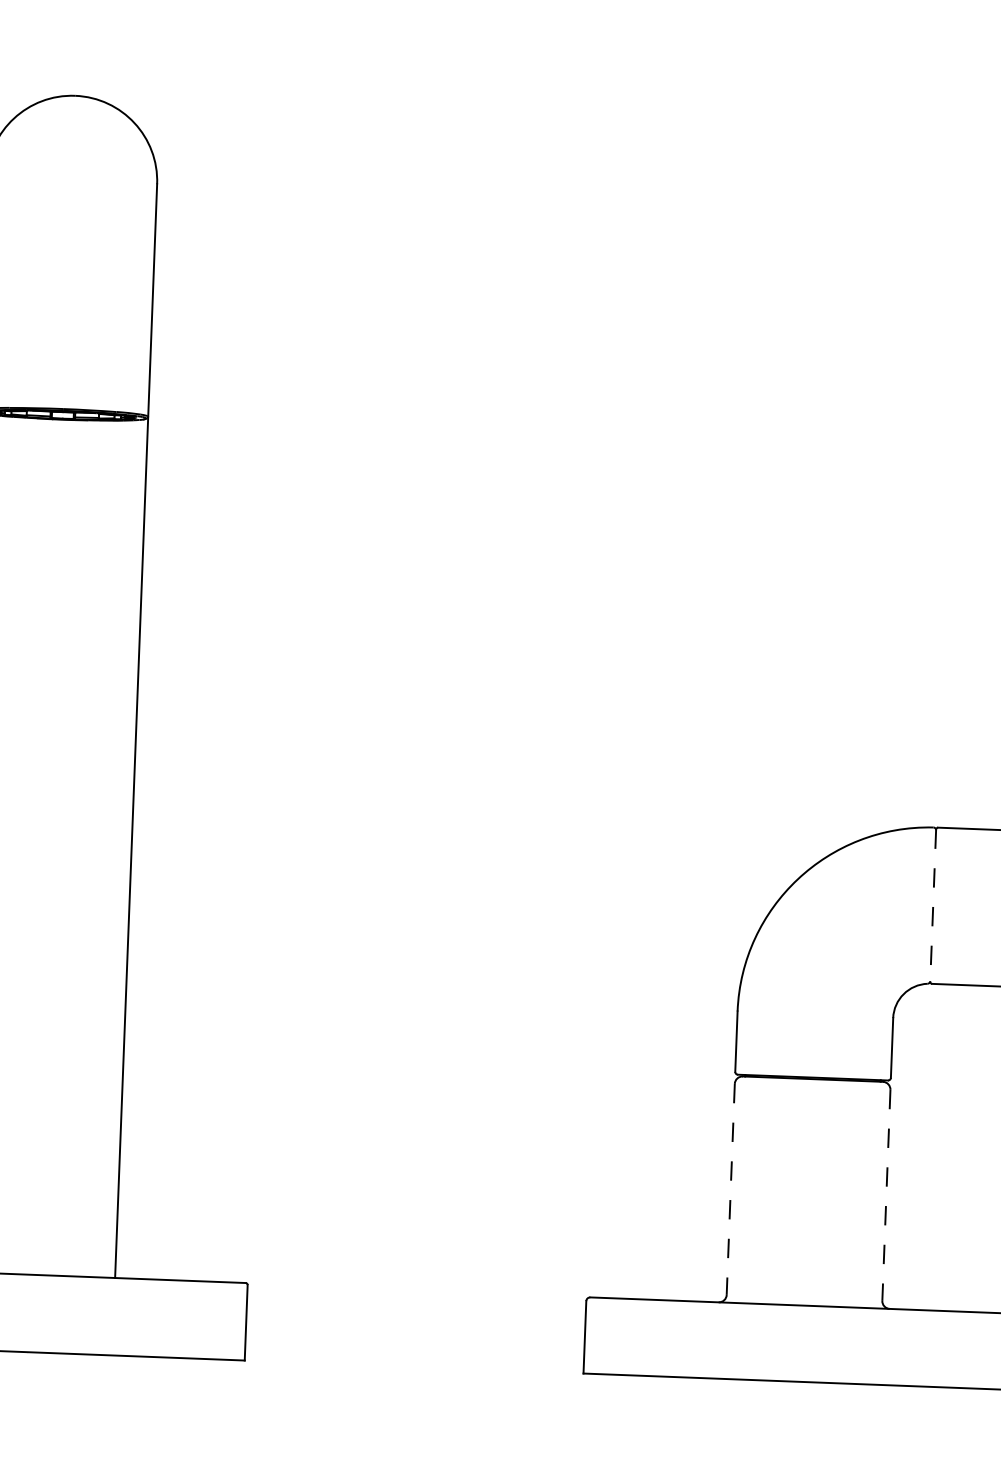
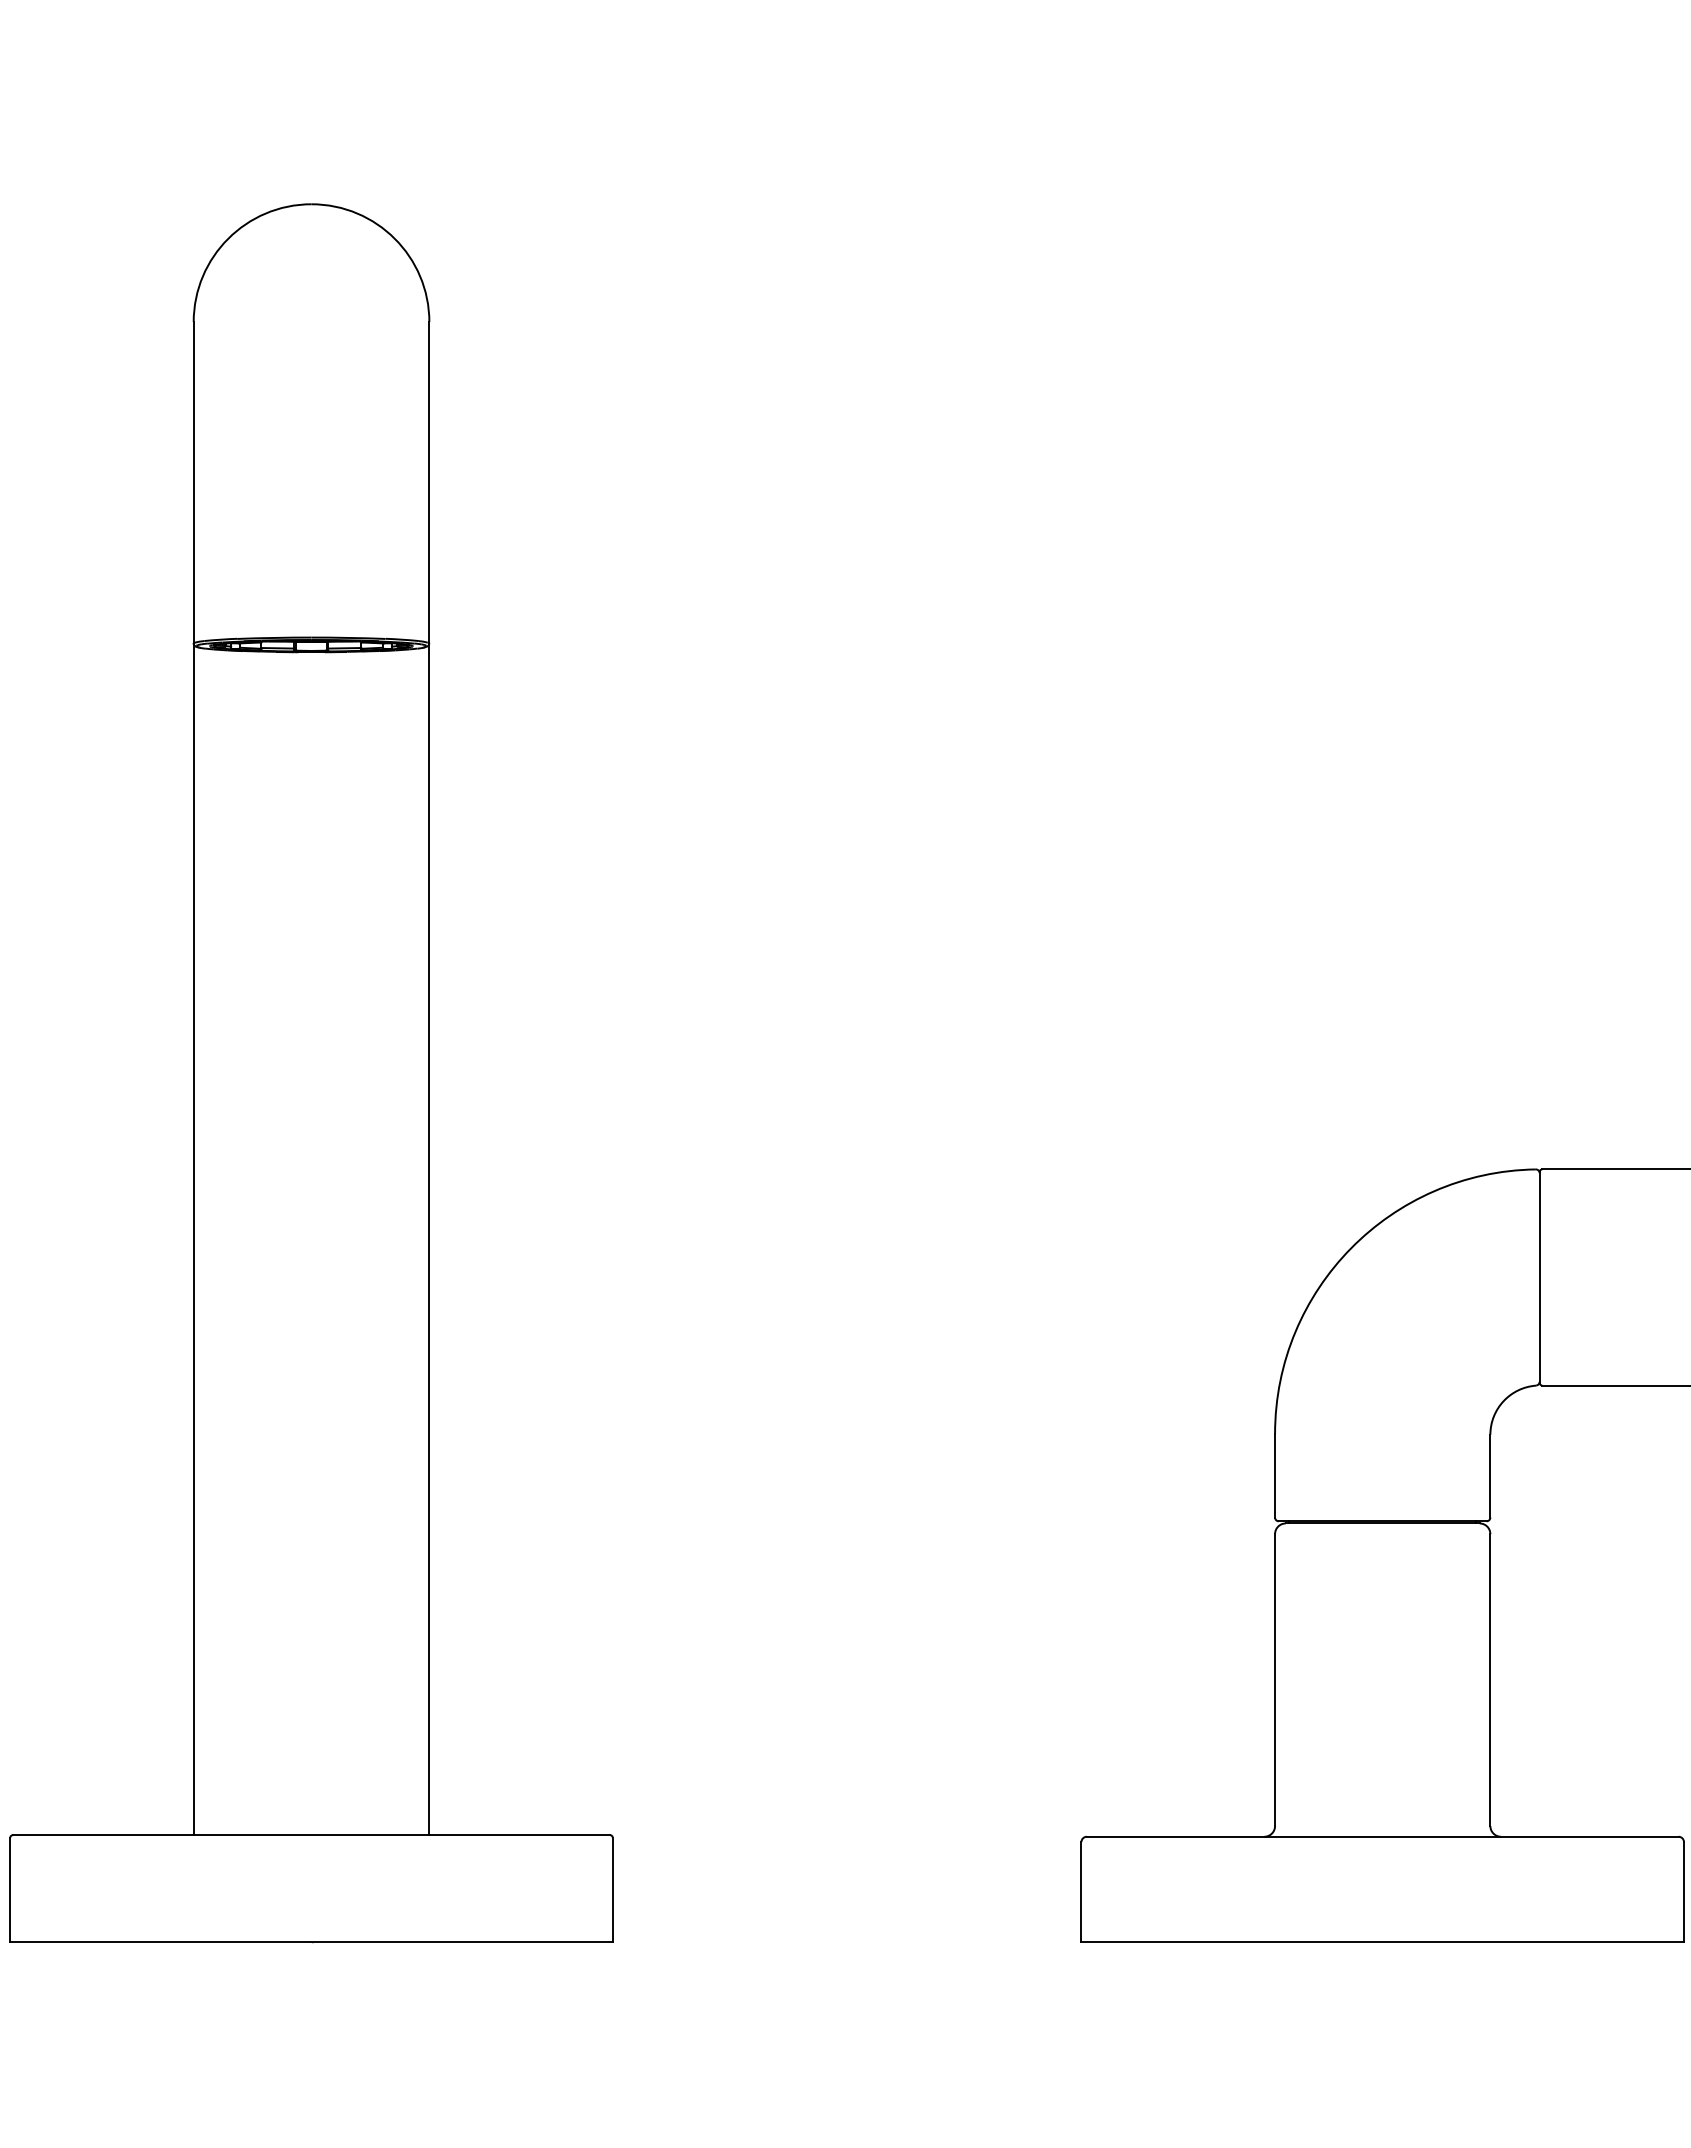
line: (933, 905) -> (1539, 1277), dashed -> solid
line: (731, 1189) -> (1275, 1680), dashed -> solid
line: (886, 1195) -> (1490, 1680), dashed -> solid

